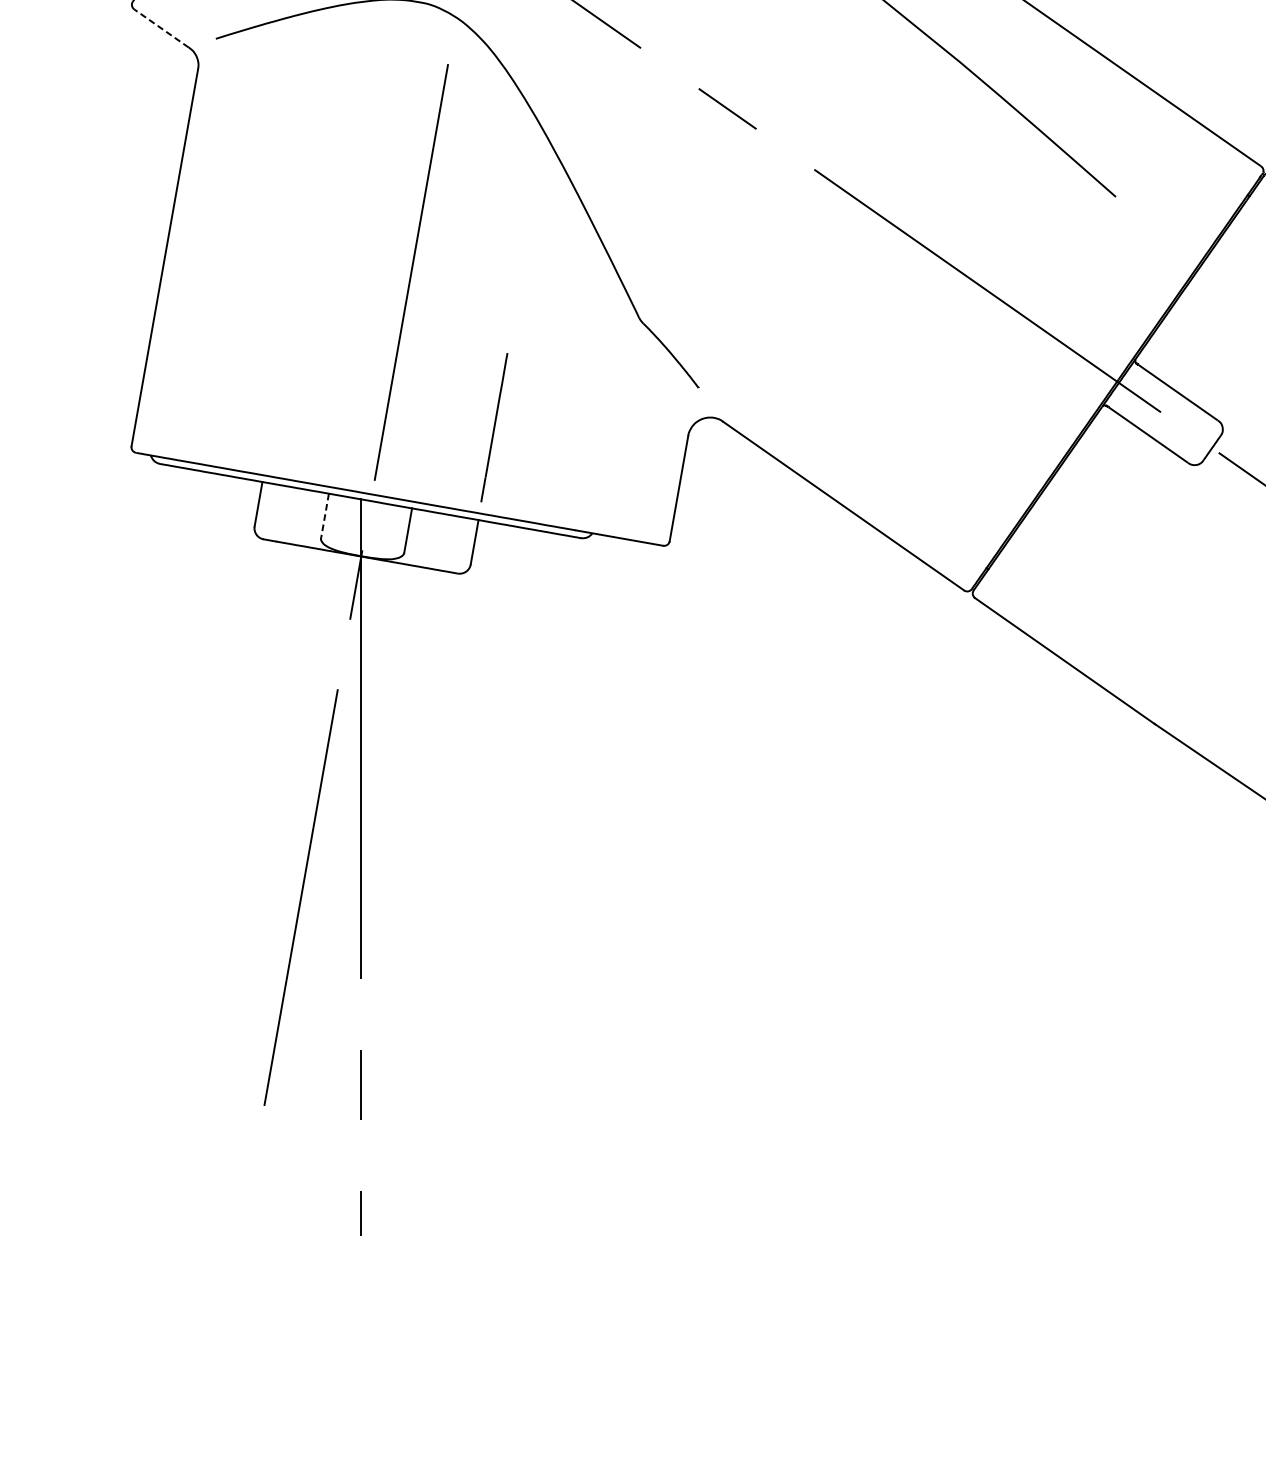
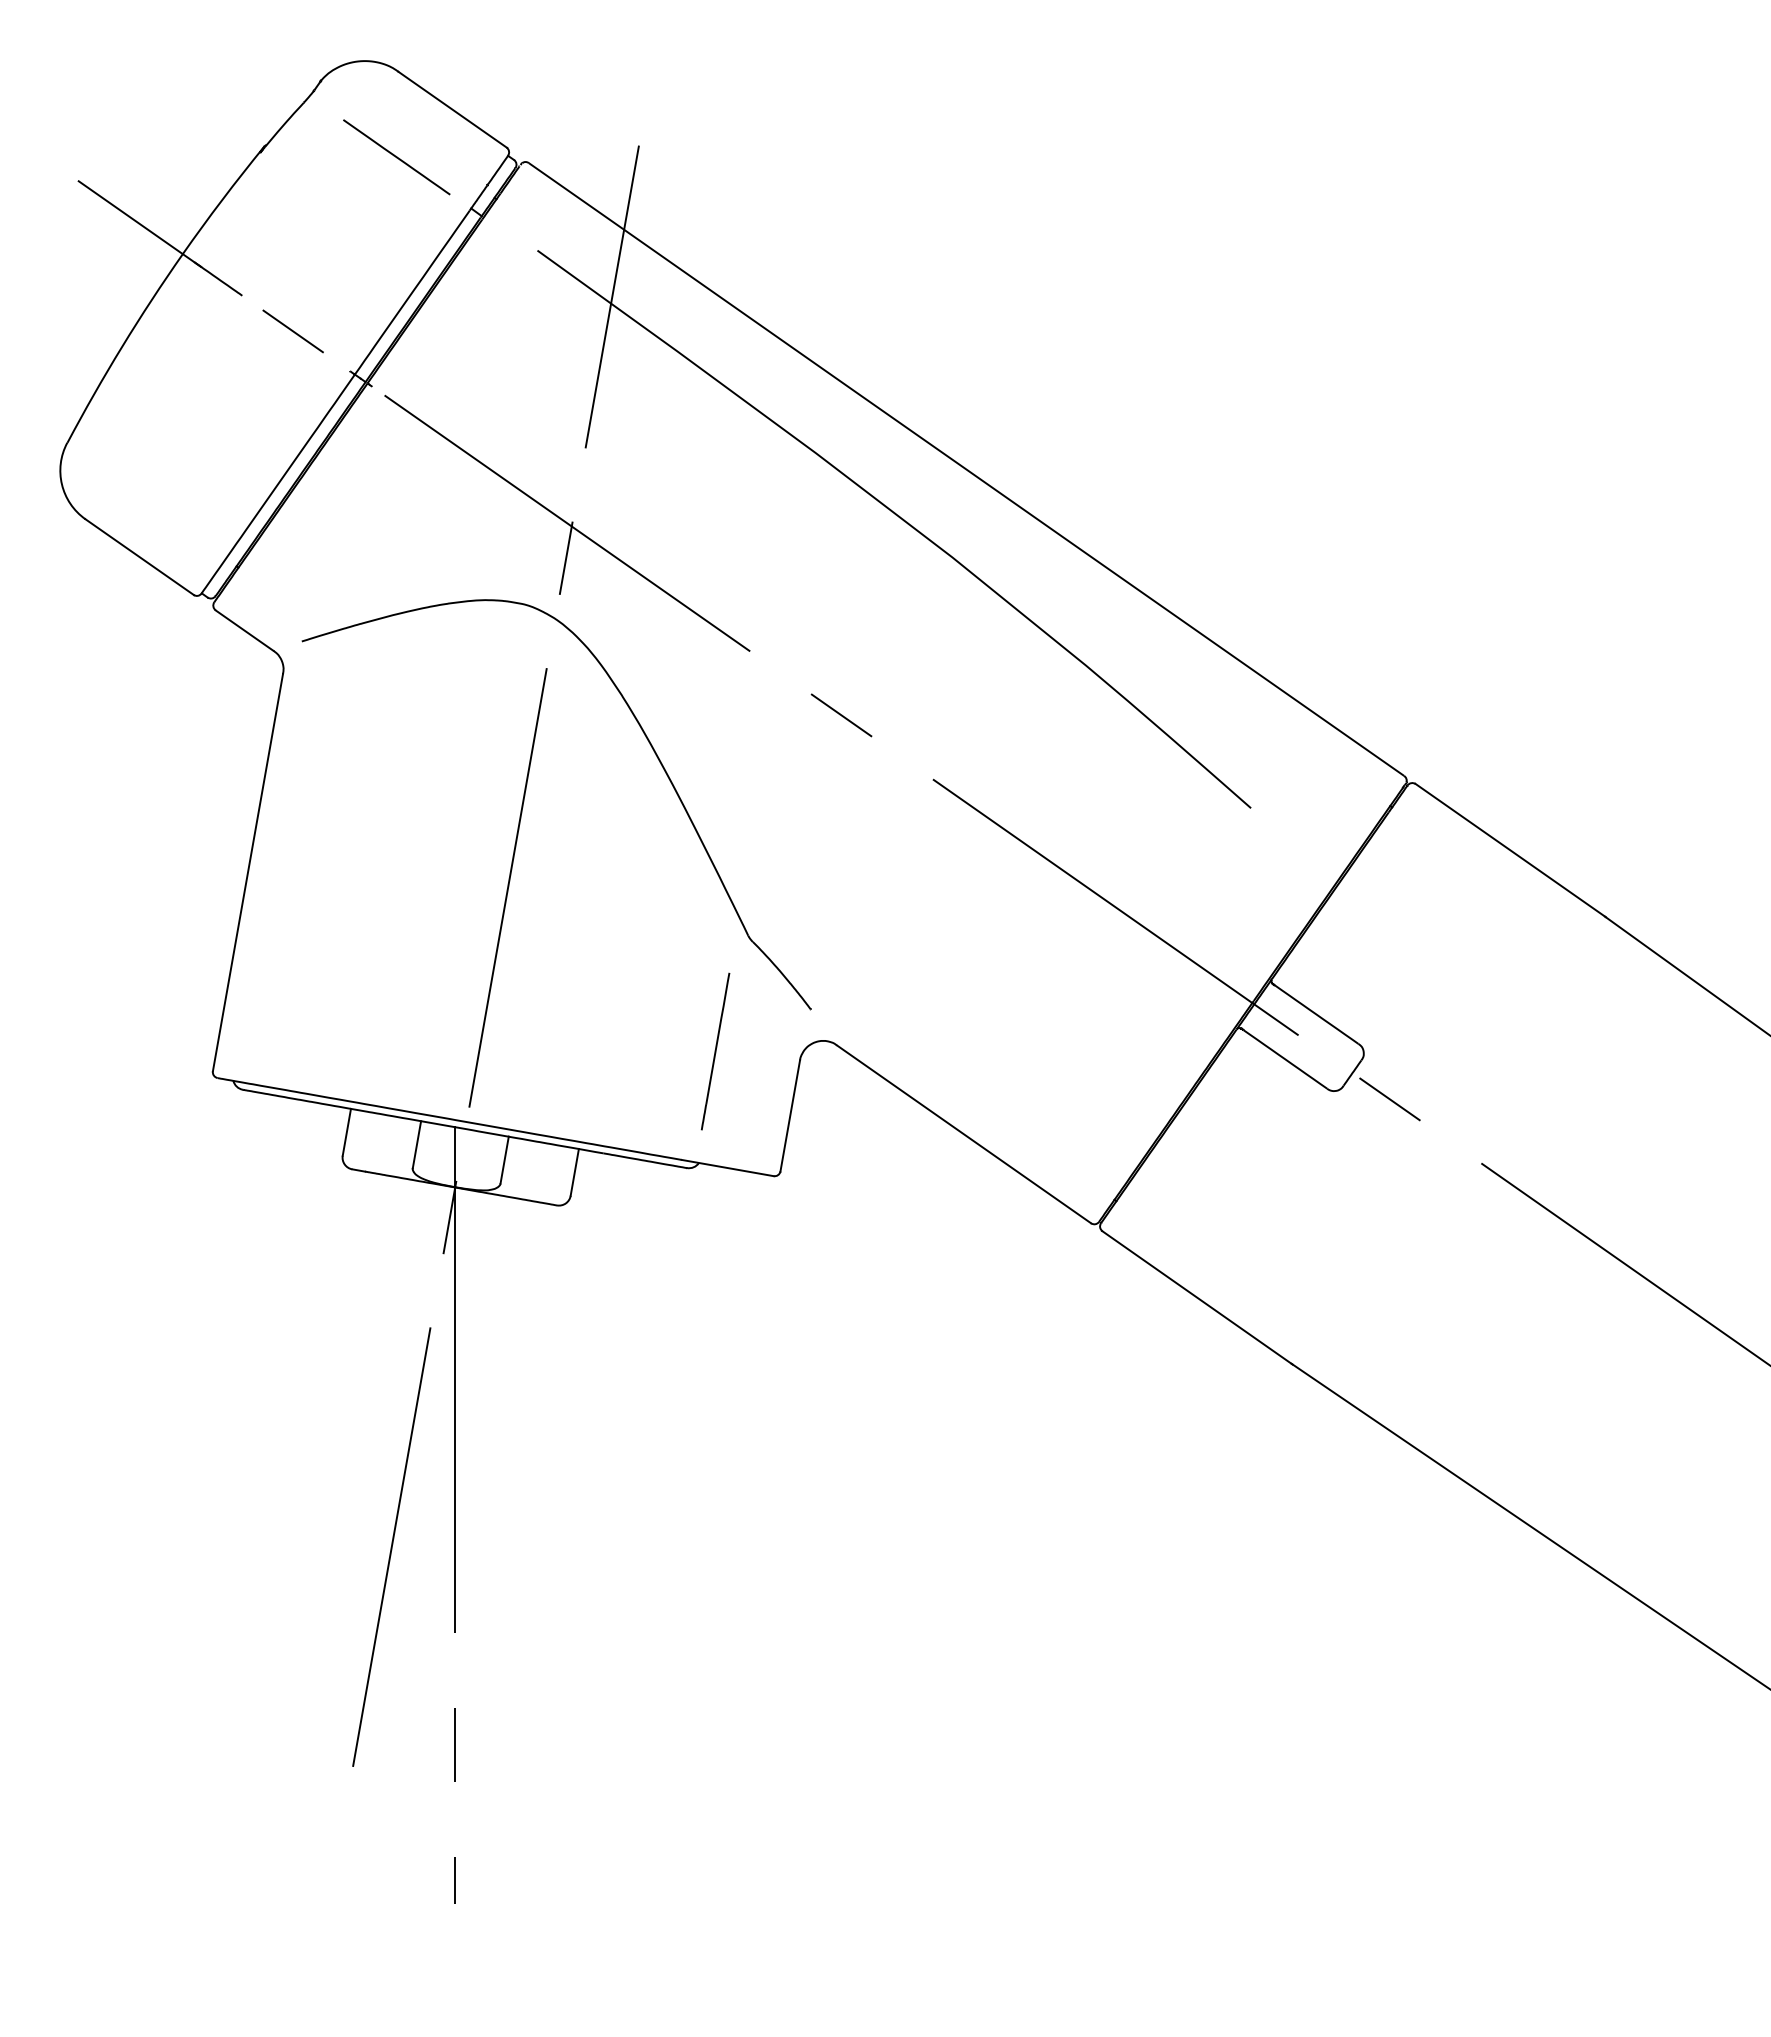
line: (161, 28) -> (244, 630), dashed -> solid
line: (494, 427) -> (715, 1051), moved
line: (324, 515) -> (416, 1144), dashed -> solid

